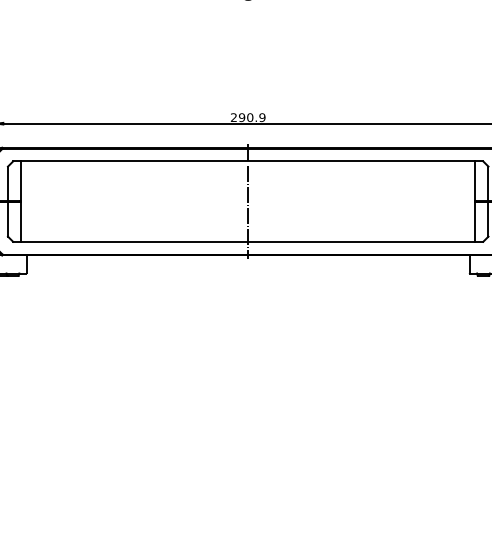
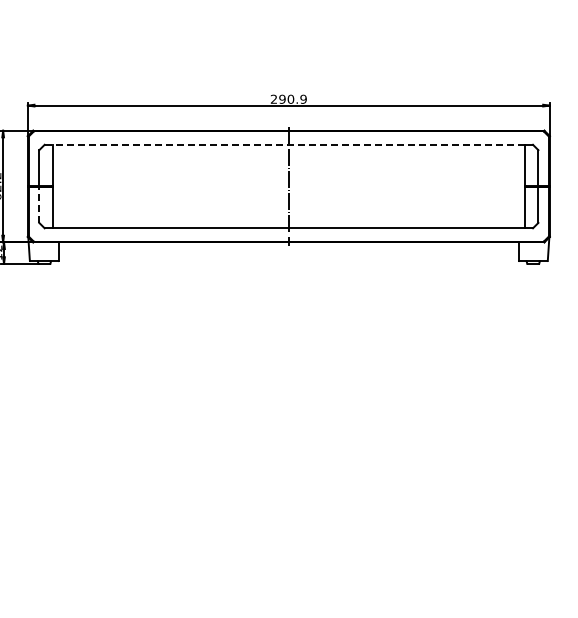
line: (245, 161) -> (285, 144), solid -> dashed
line: (8, 219) -> (39, 205), solid -> dashed

